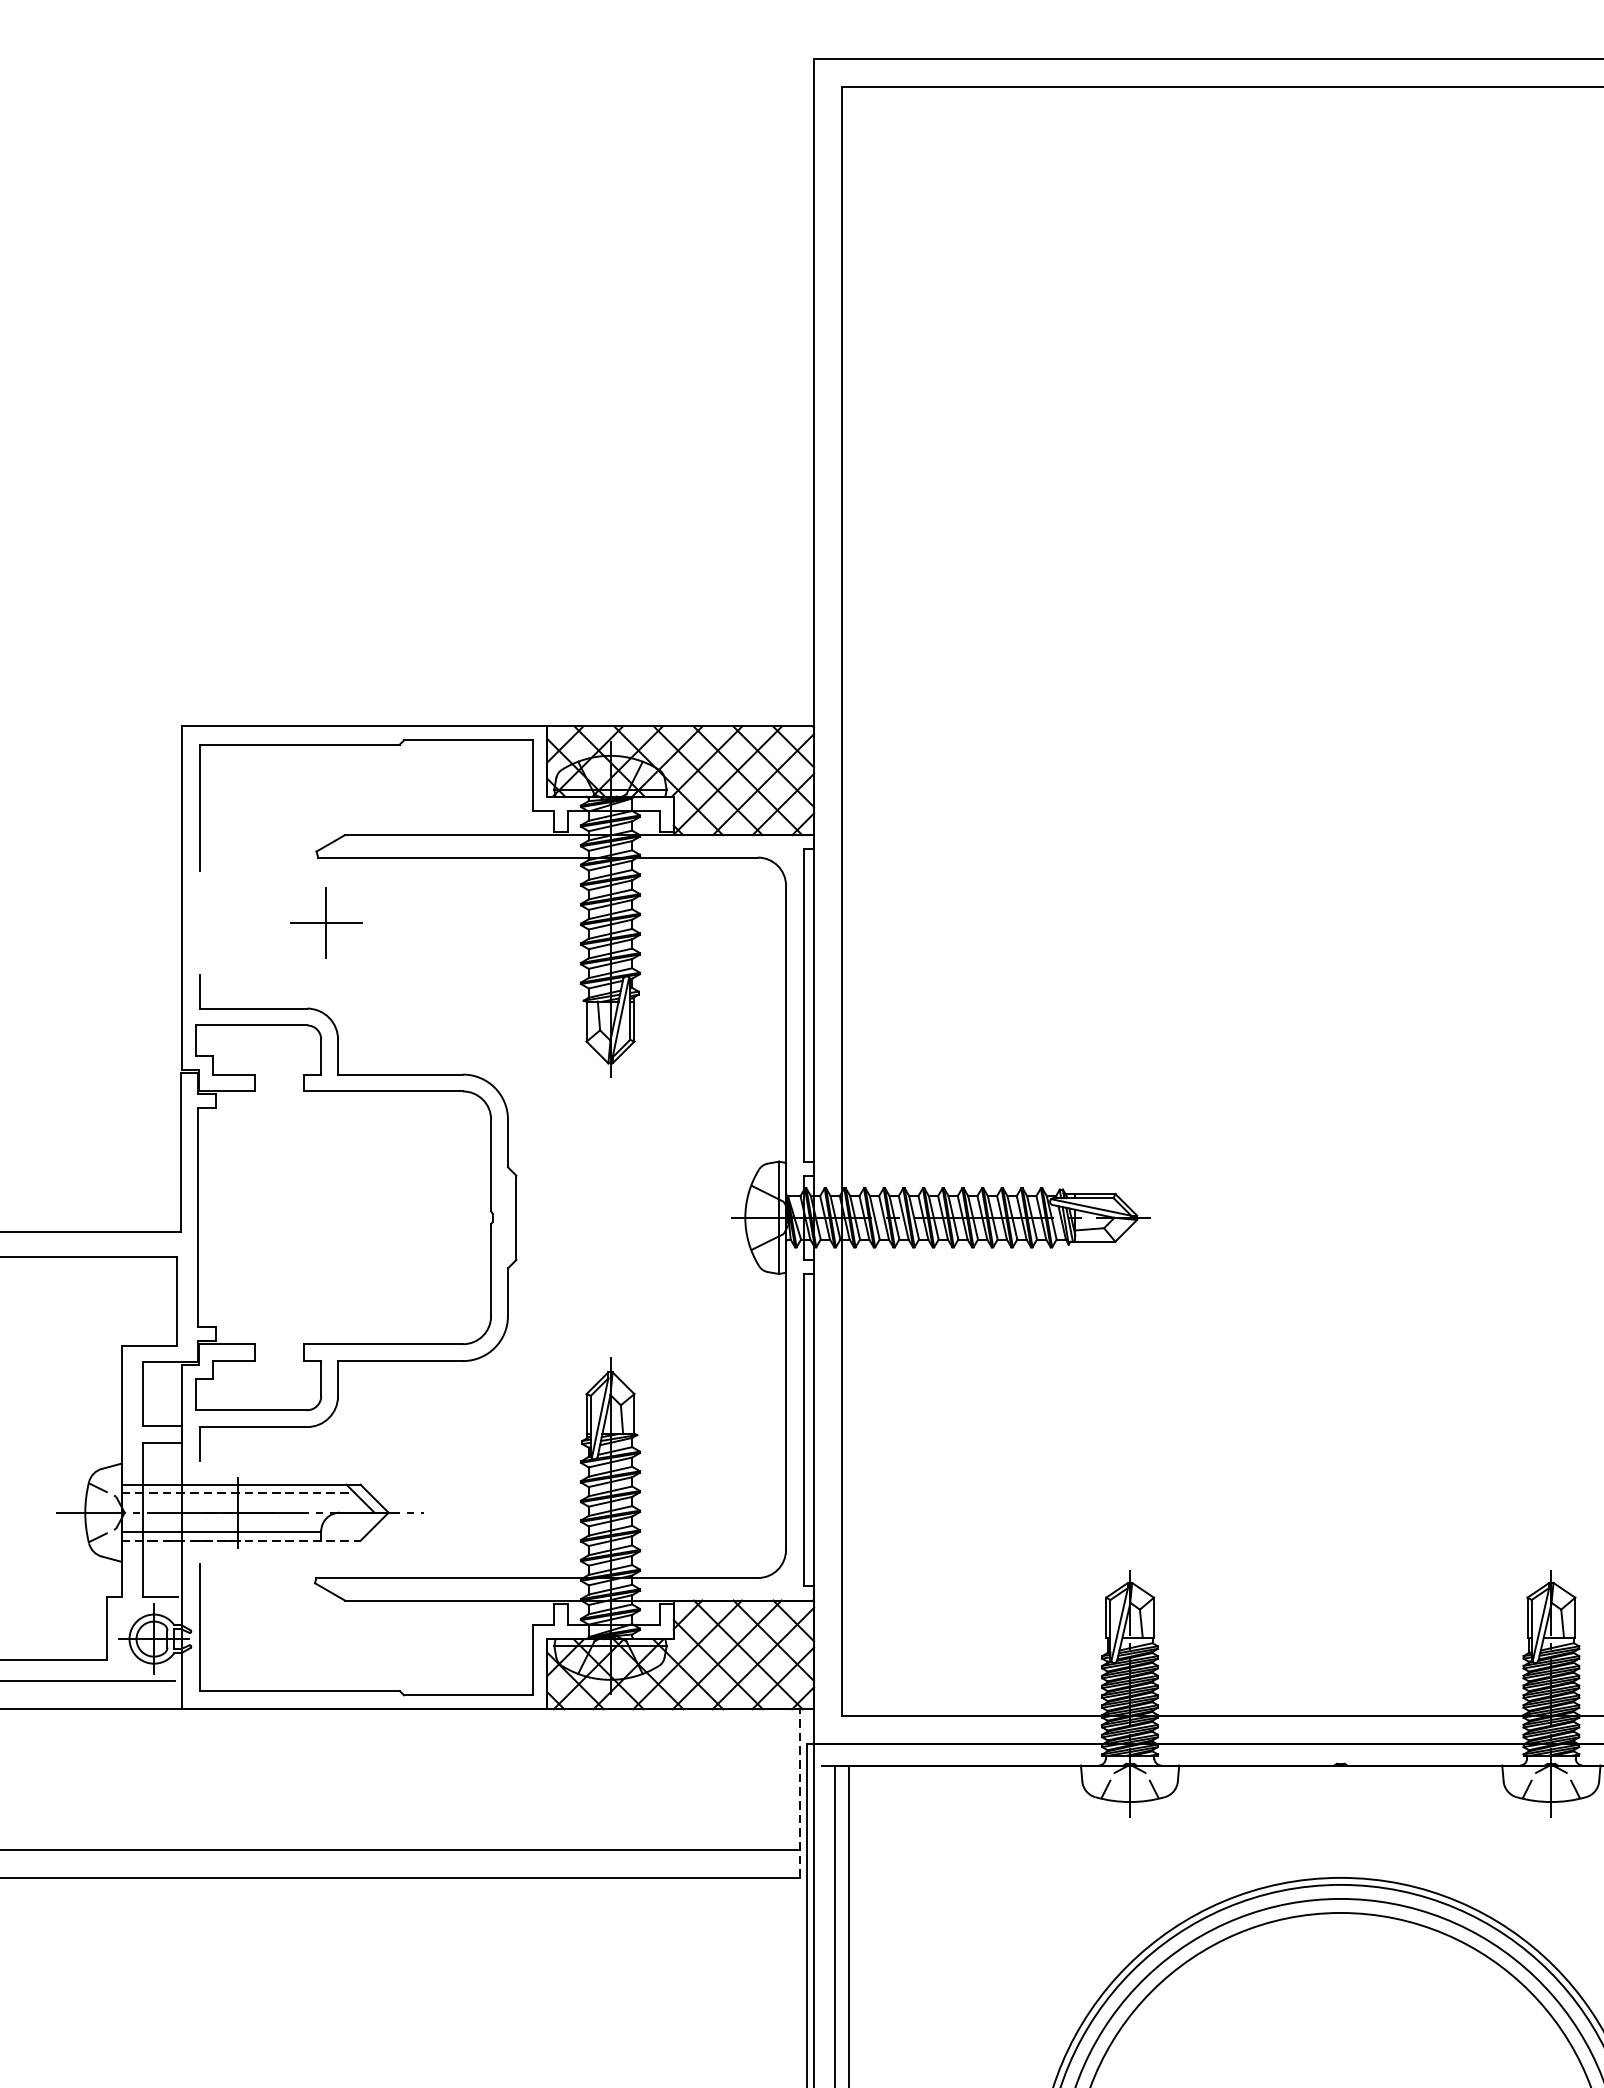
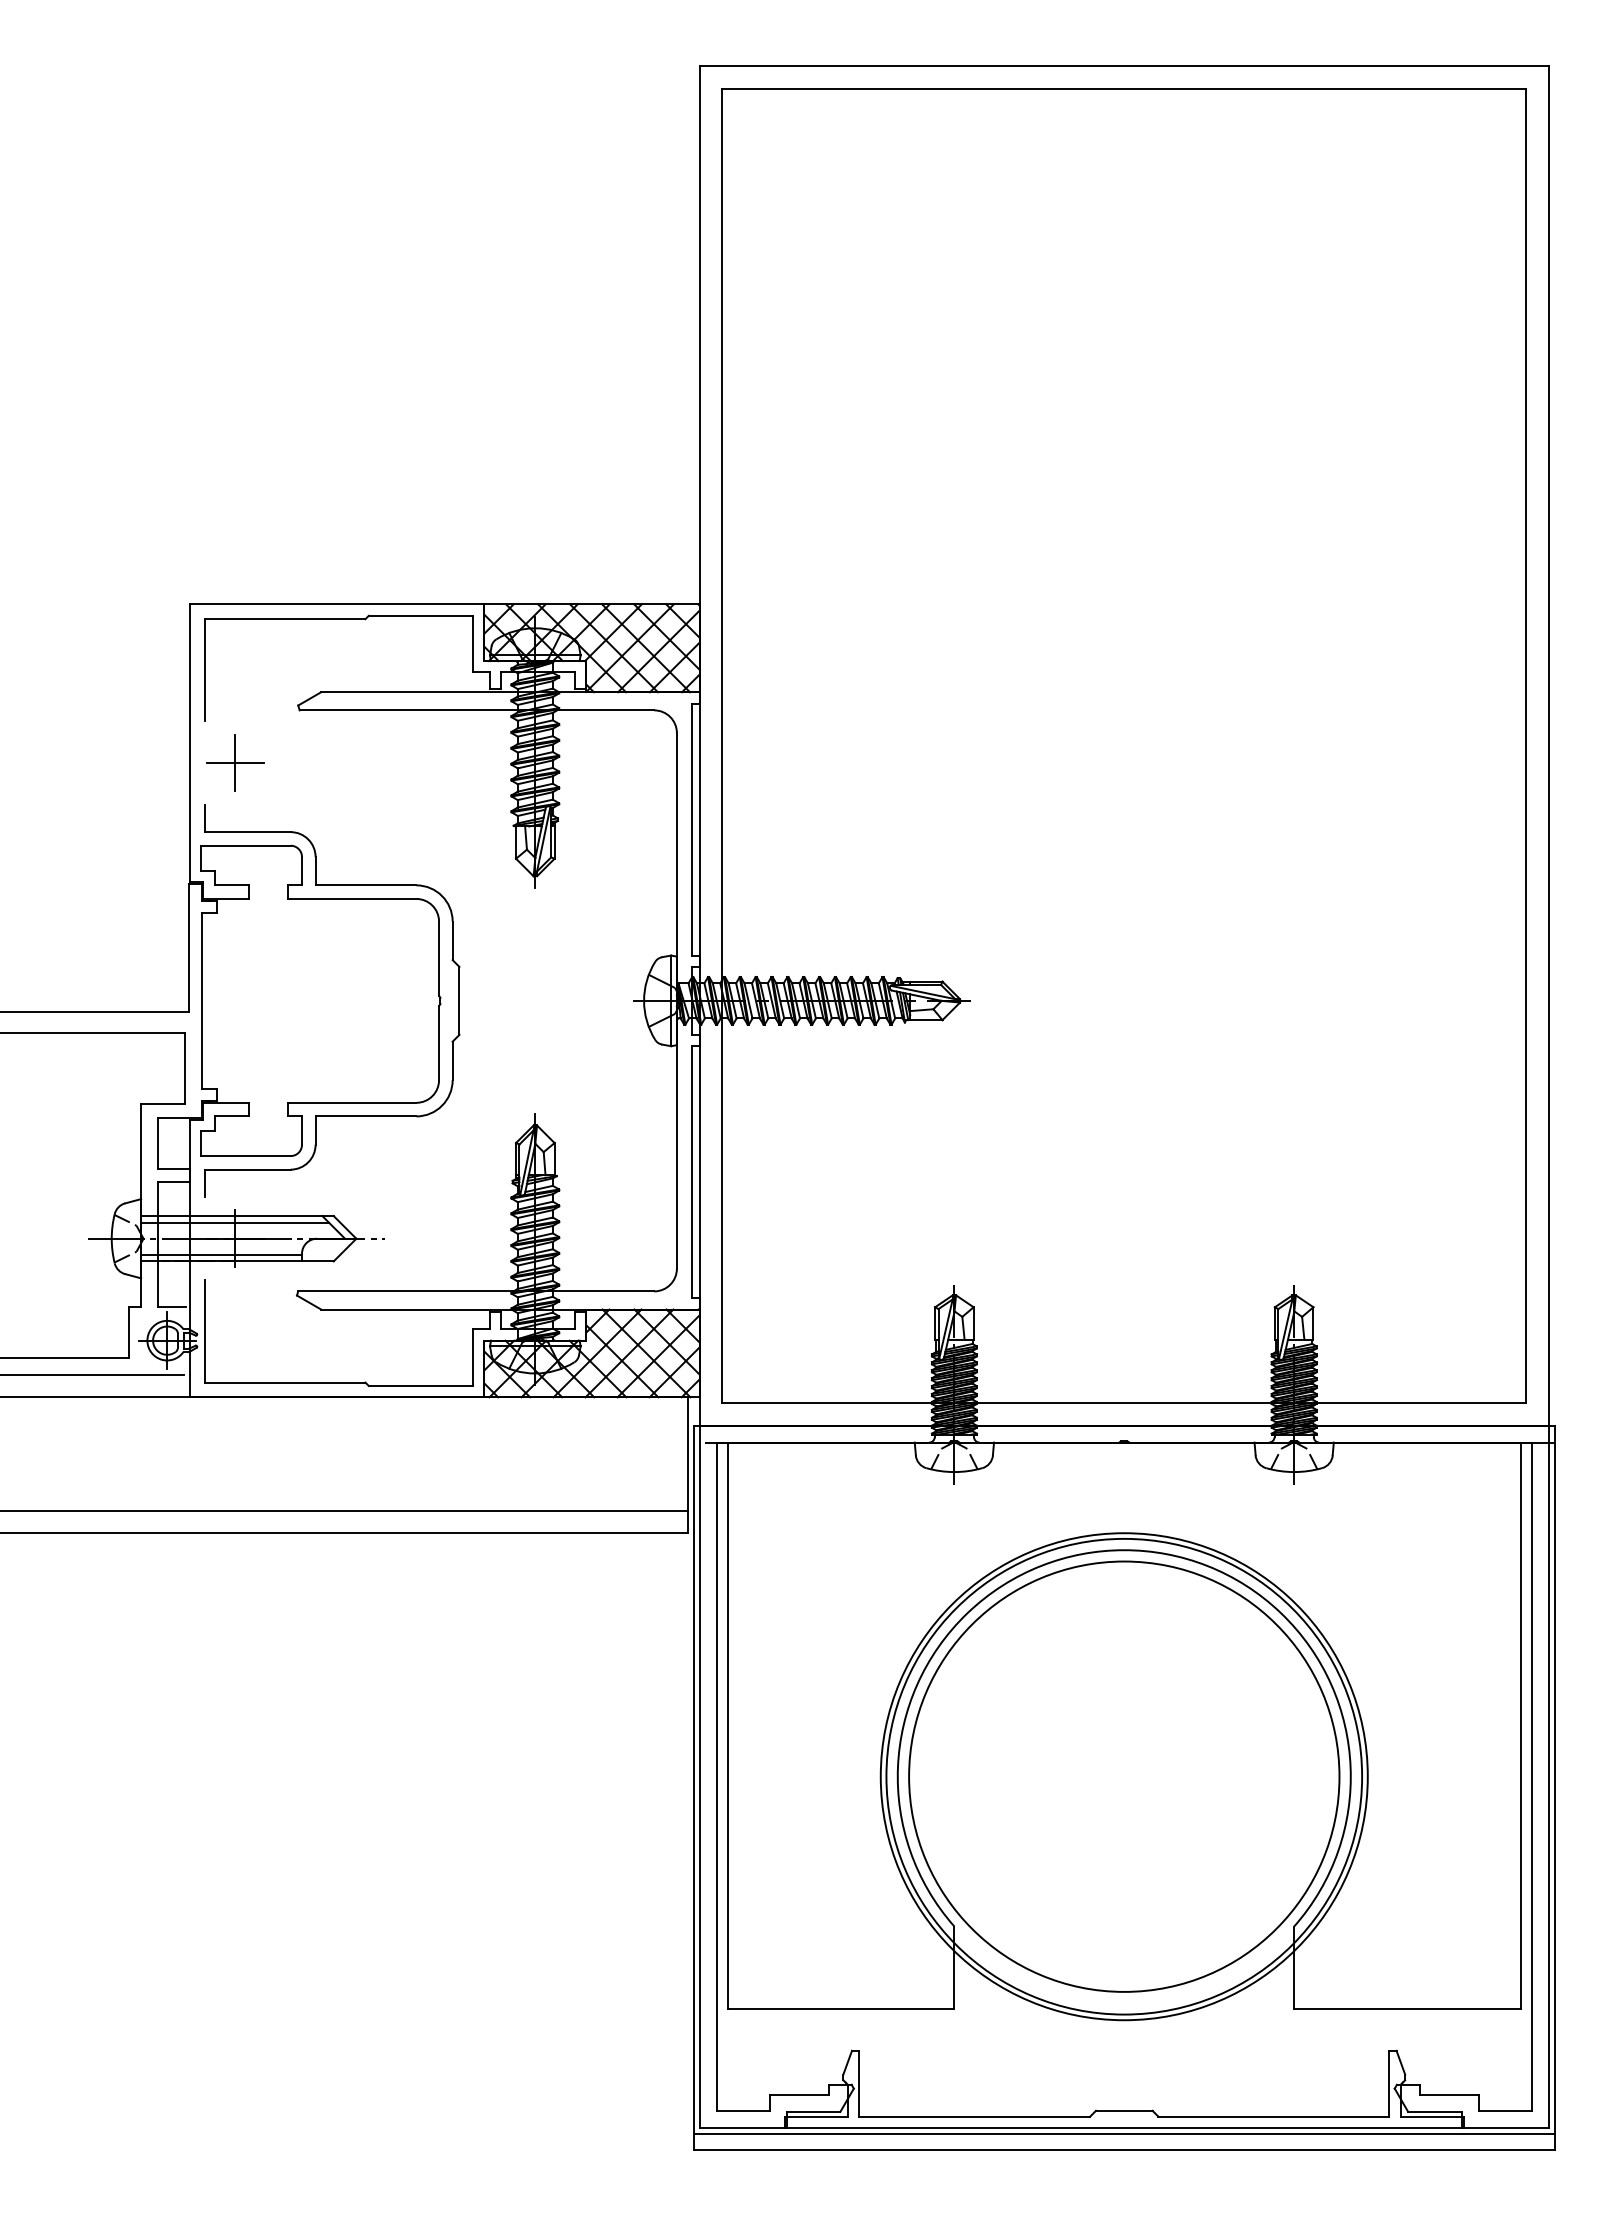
part: (326, 922) -> (235, 762), moved
line: (238, 1492) -> (235, 1222), dashed -> solid
line: (241, 1540) -> (237, 1261), dashed -> solid
line: (800, 1793) -> (688, 1465), dashed -> solid

